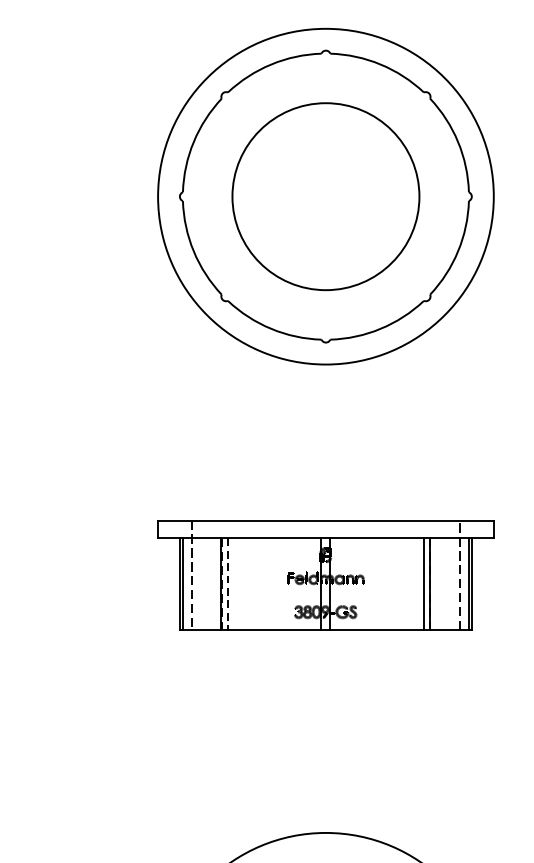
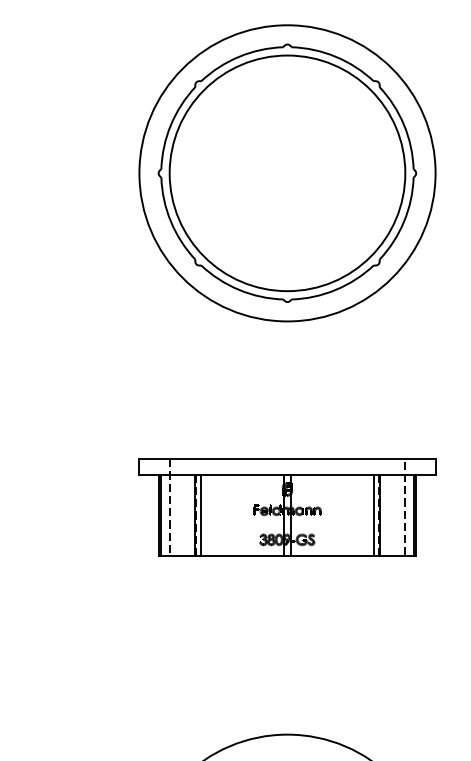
circle: (325, 196) -> (287, 173), size x1.43
line: (227, 584) -> (200, 515), dashed -> solid

